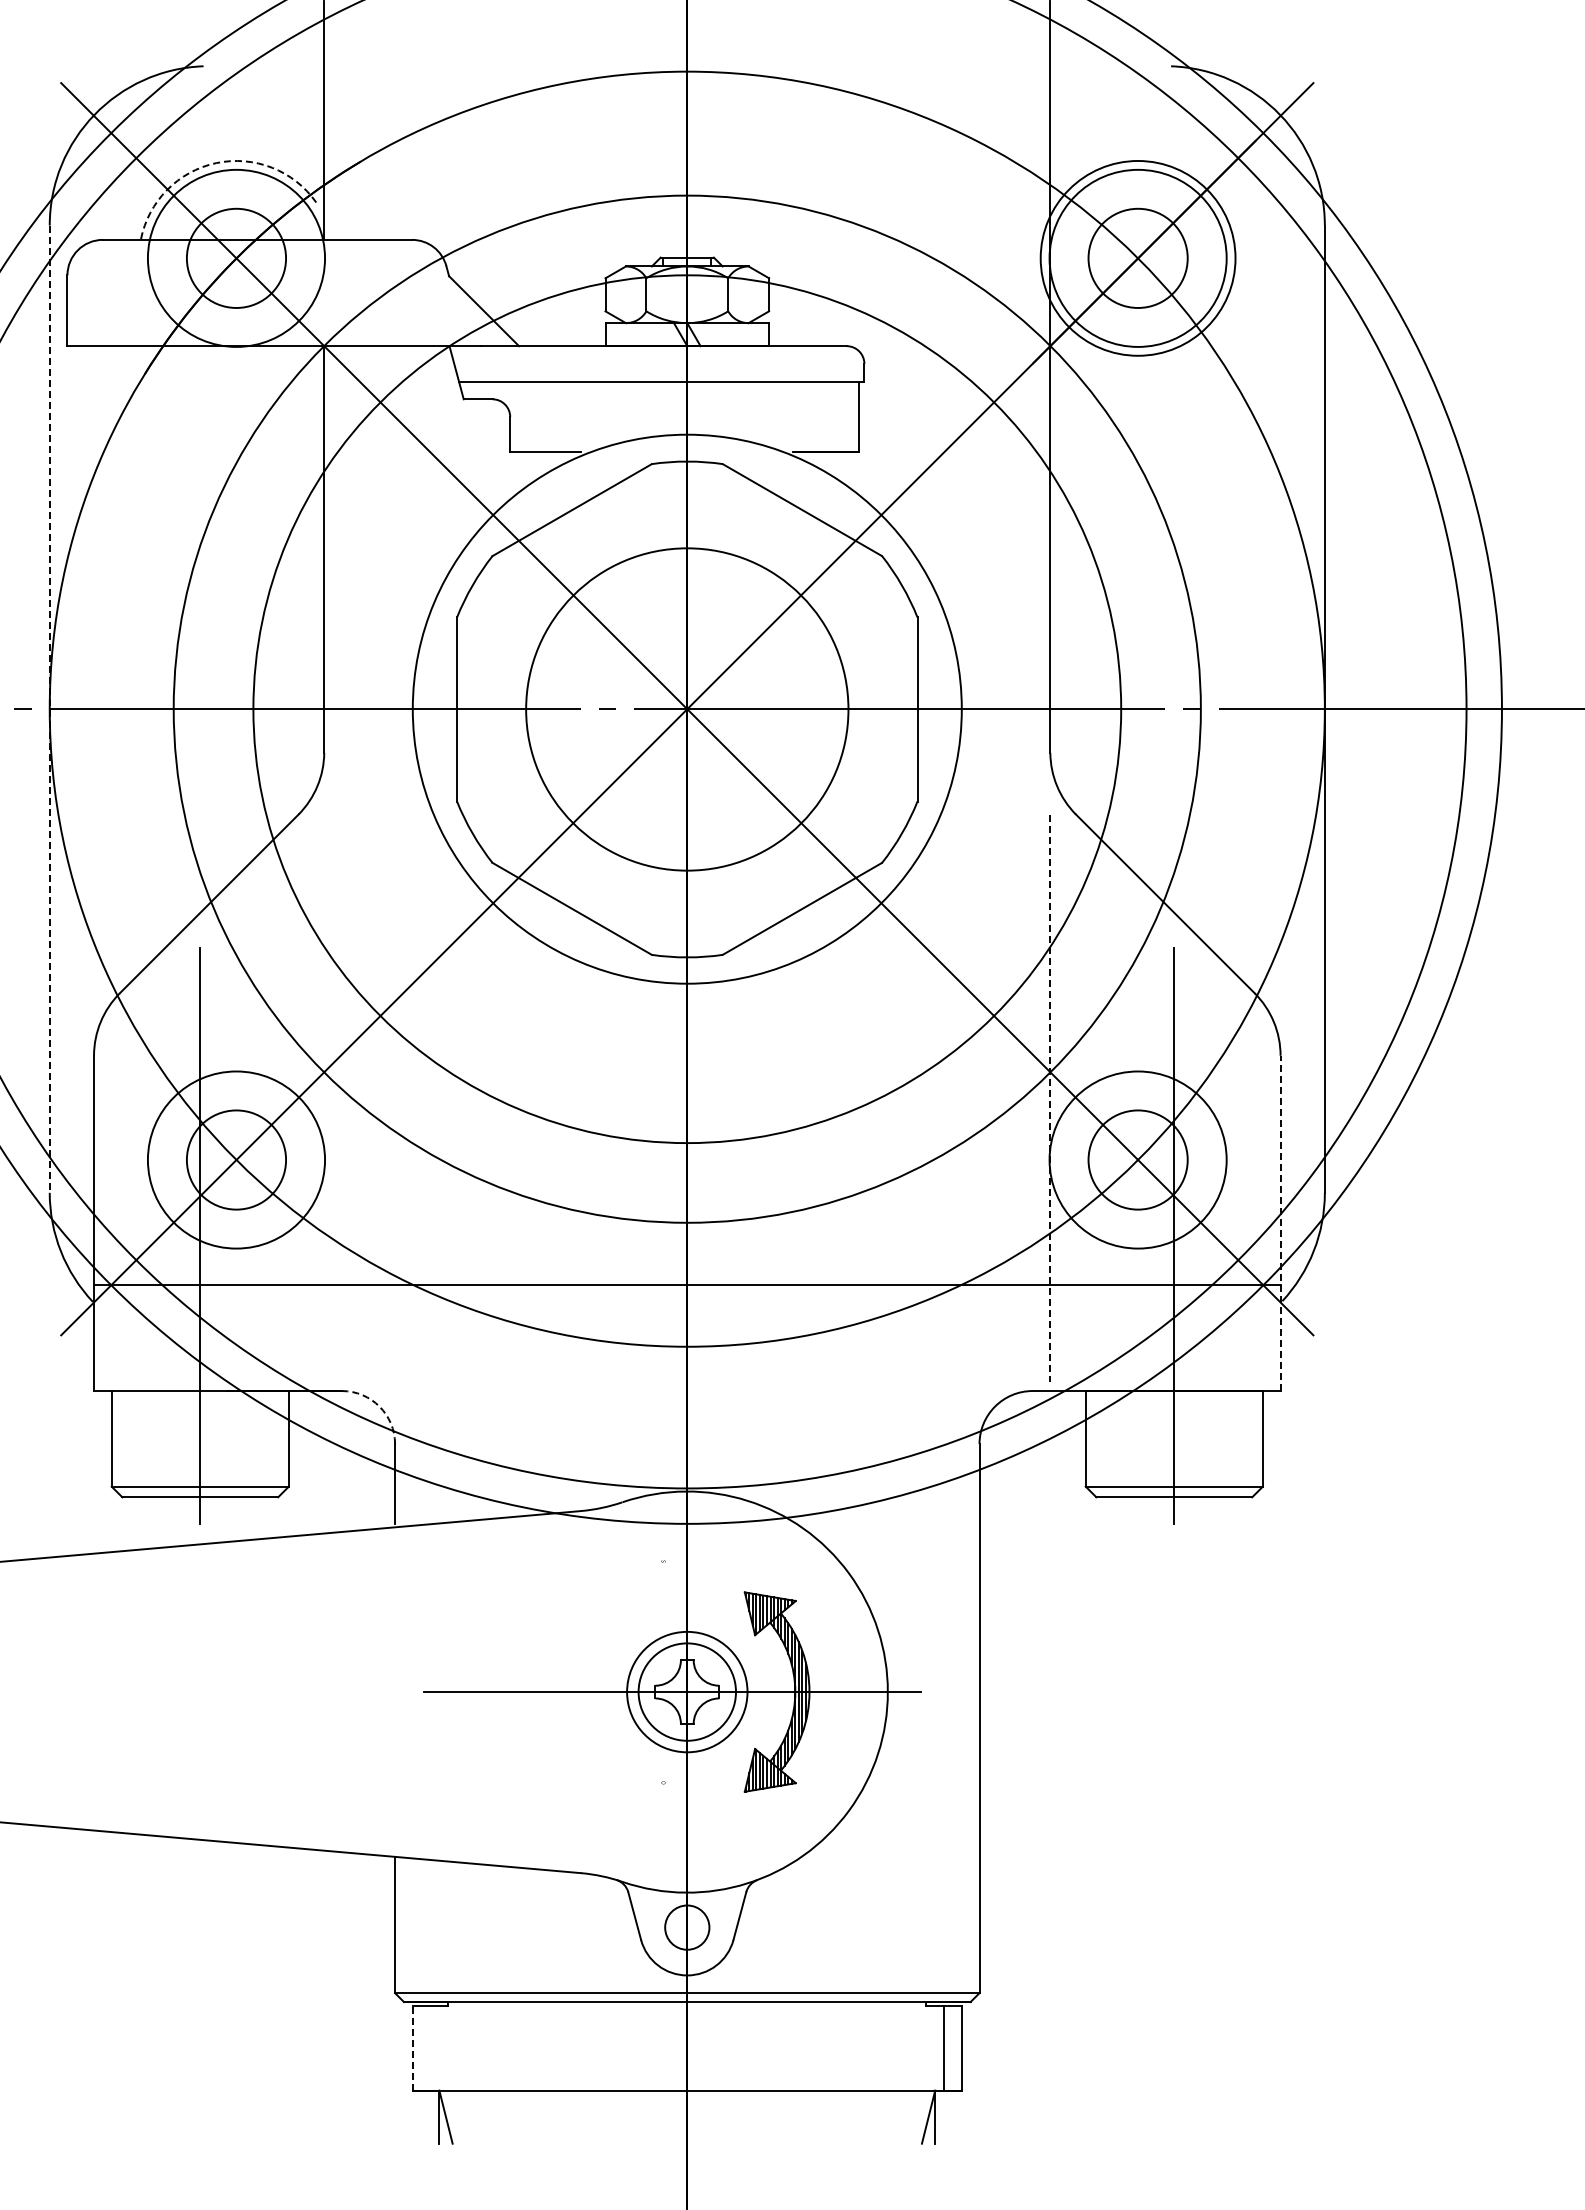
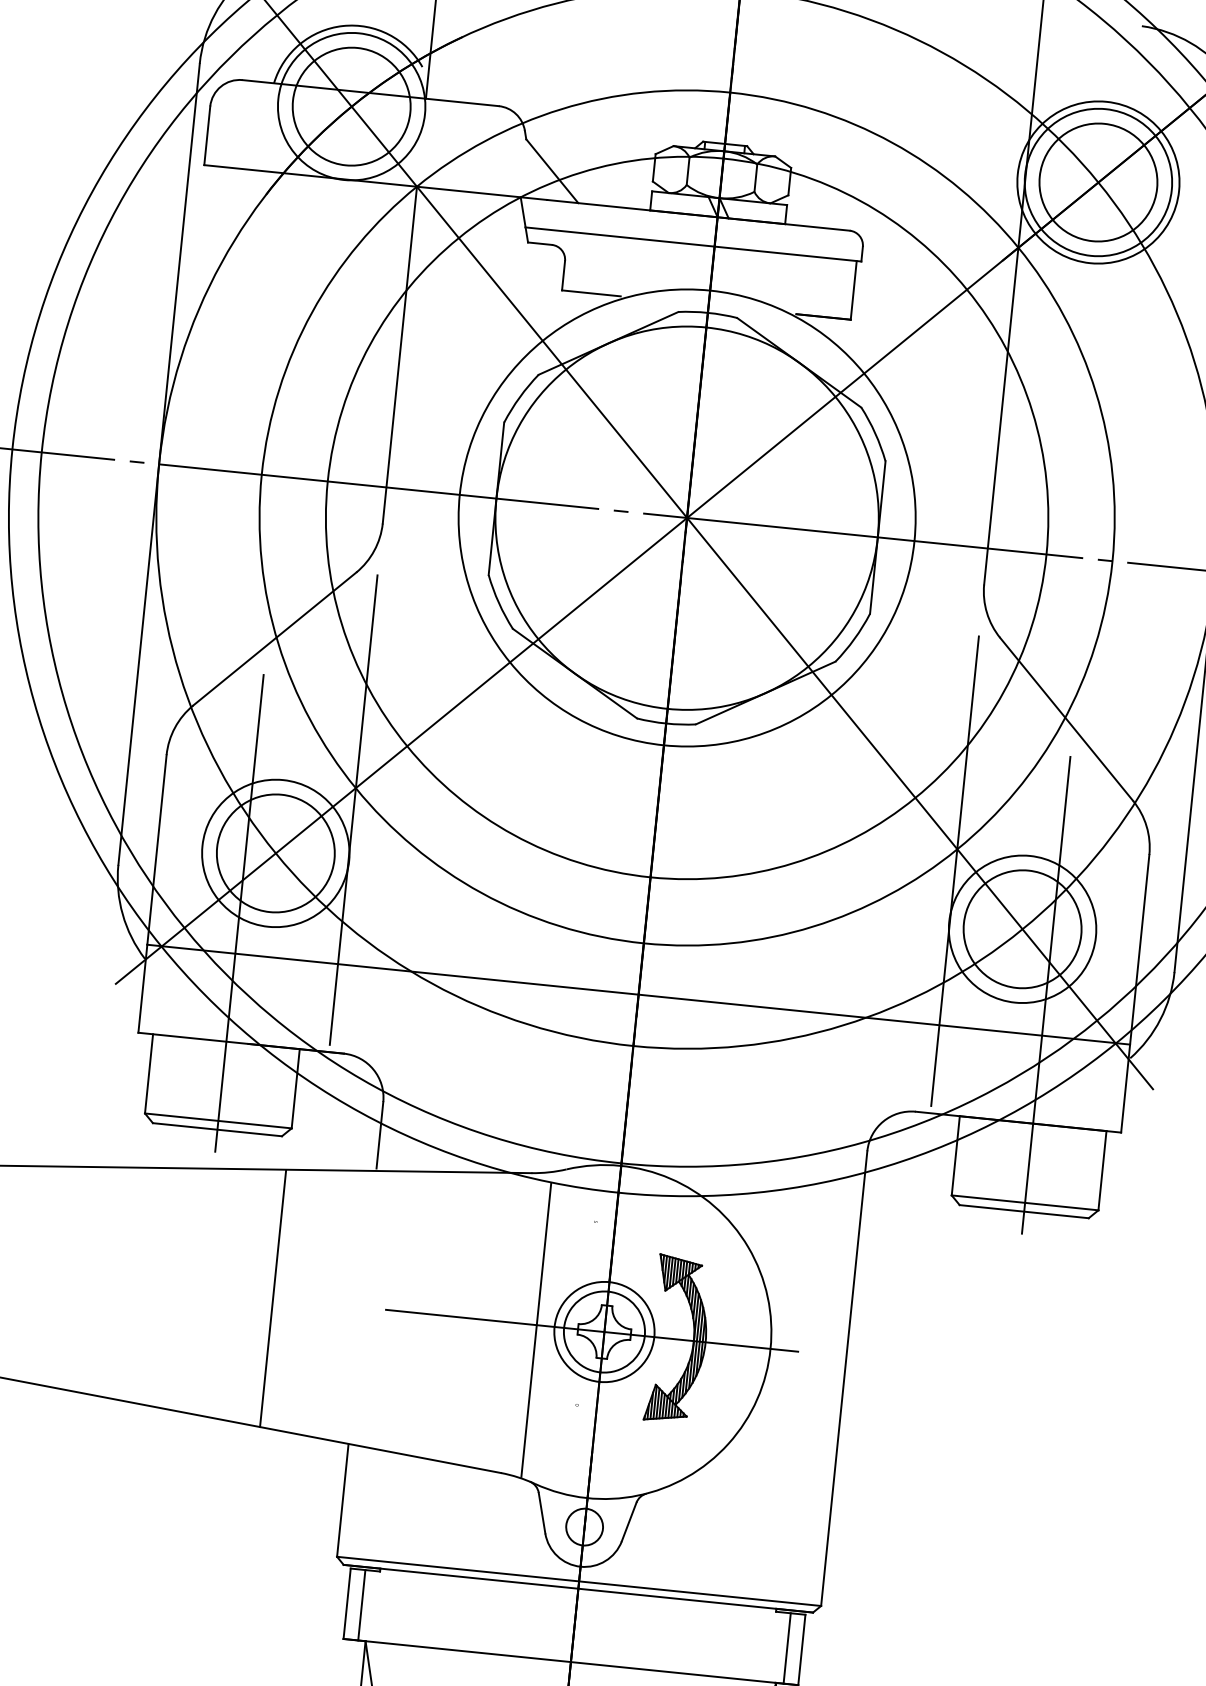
arc: (216, 163) -> (343, 26), dashed -> solid
circle: (236, 258) -> (351, 106), size x1.43
circle: (1137, 258) -> (1097, 182), size x1.43
line: (49, 709) -> (158, 464), dashed -> solid
circle: (687, 709) -> (687, 518), size x1.43
line: (324, 1098) -> (353, 809), added
line: (1050, 1099) -> (955, 871), dashed -> solid
circle: (236, 1159) -> (275, 853), size x1.43
circle: (1137, 1159) -> (1022, 928), size x1.43
line: (1280, 1223) -> (1135, 993), dashed -> solid
arc: (379, 1406) -> (373, 1069), dashed -> solid
line: (287, 1692) -> (273, 1298), added
line: (605, 1697) -> (536, 1329), added
line: (430, 2047) -> (361, 1604), added
line: (412, 2048) -> (346, 1604), dashed -> solid

